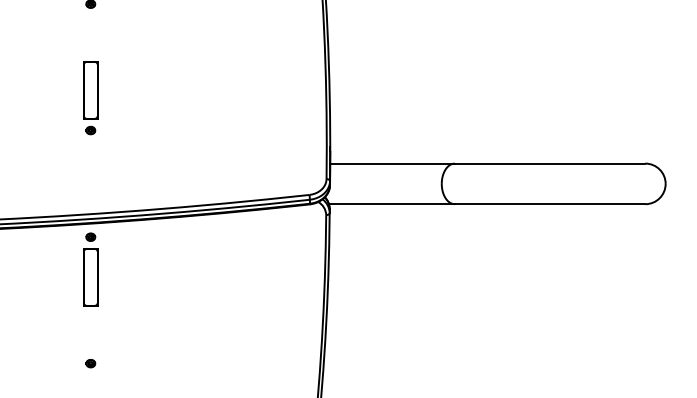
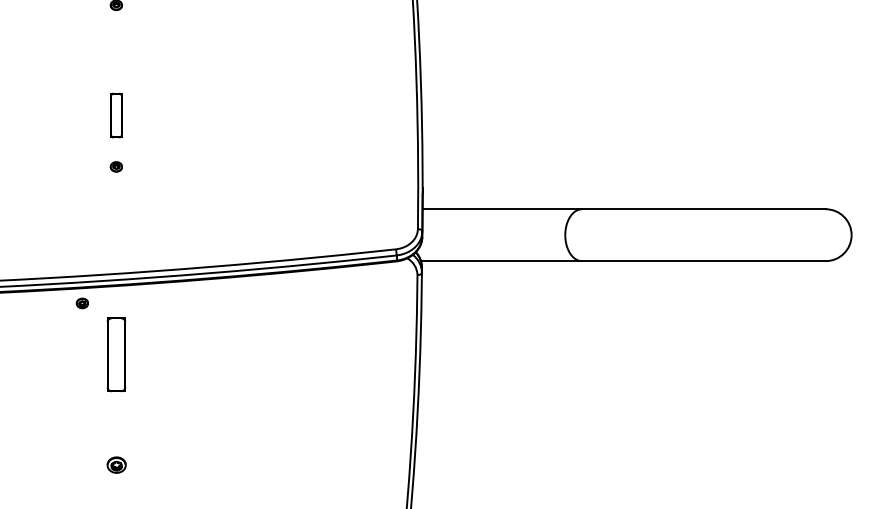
part: (90, 90) -> (116, 115), size x0.6
part: (90, 237) -> (81, 303), moved
part: (90, 363) -> (115, 464), size x1.6

